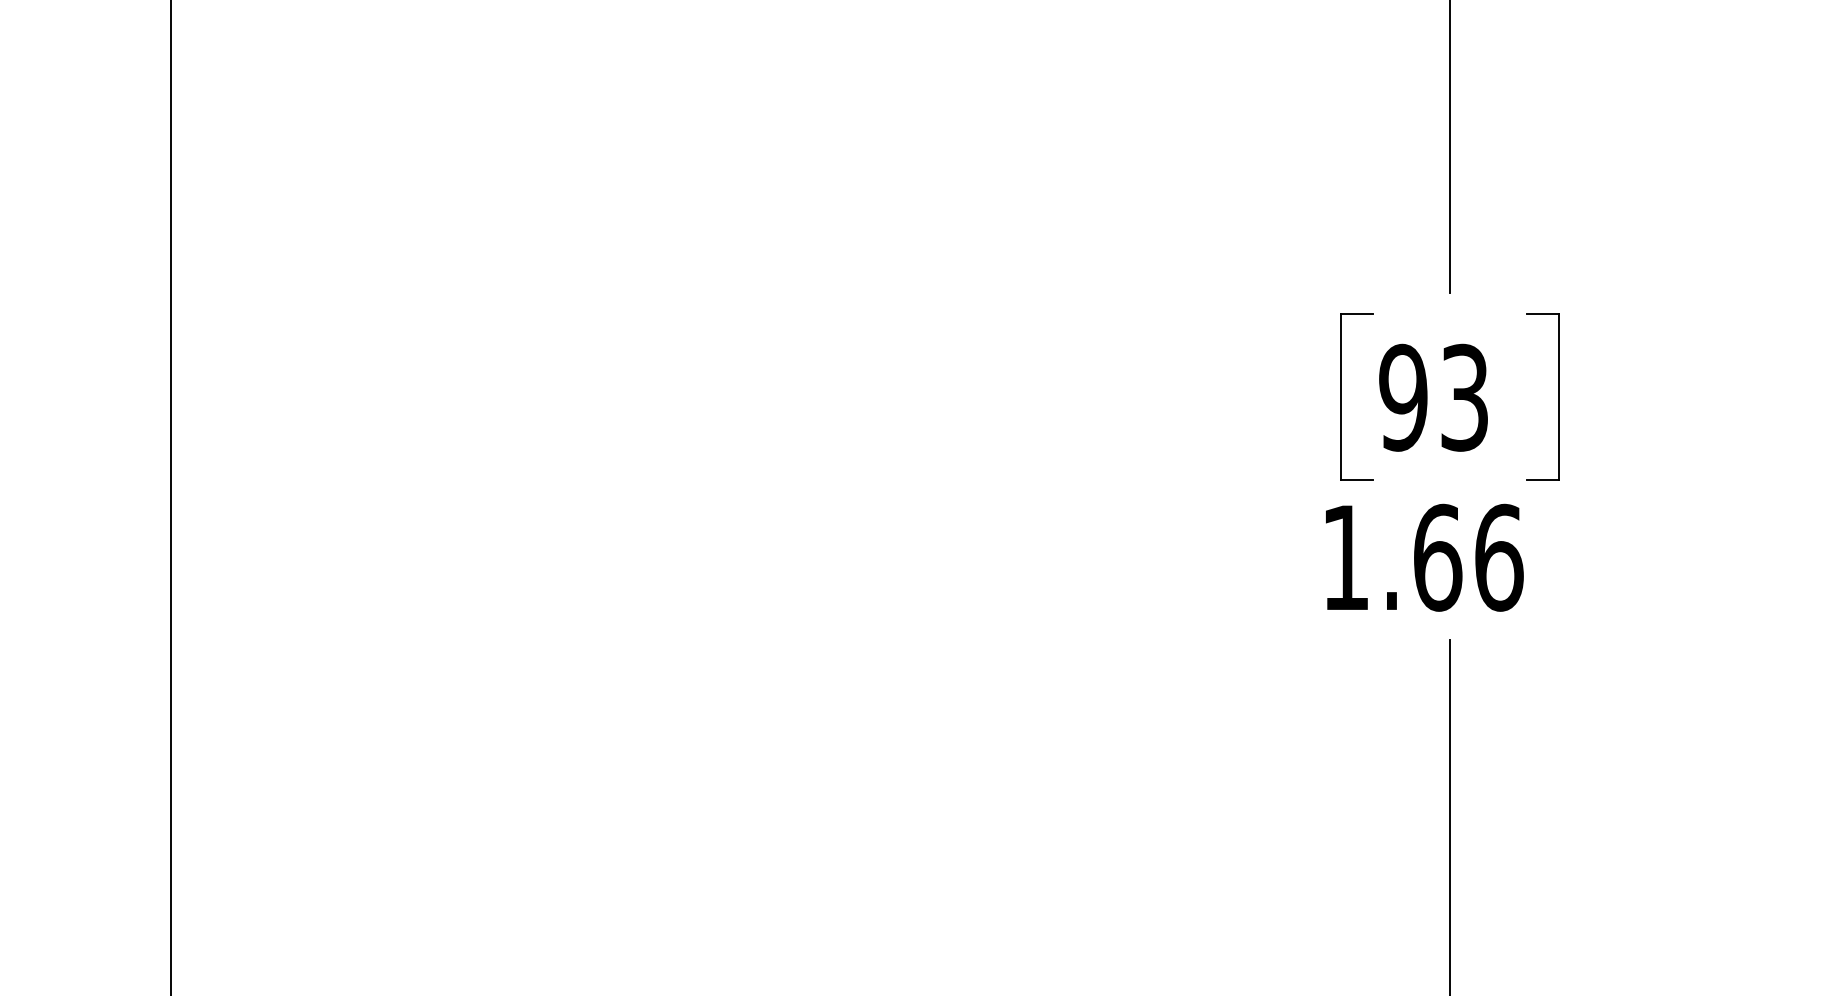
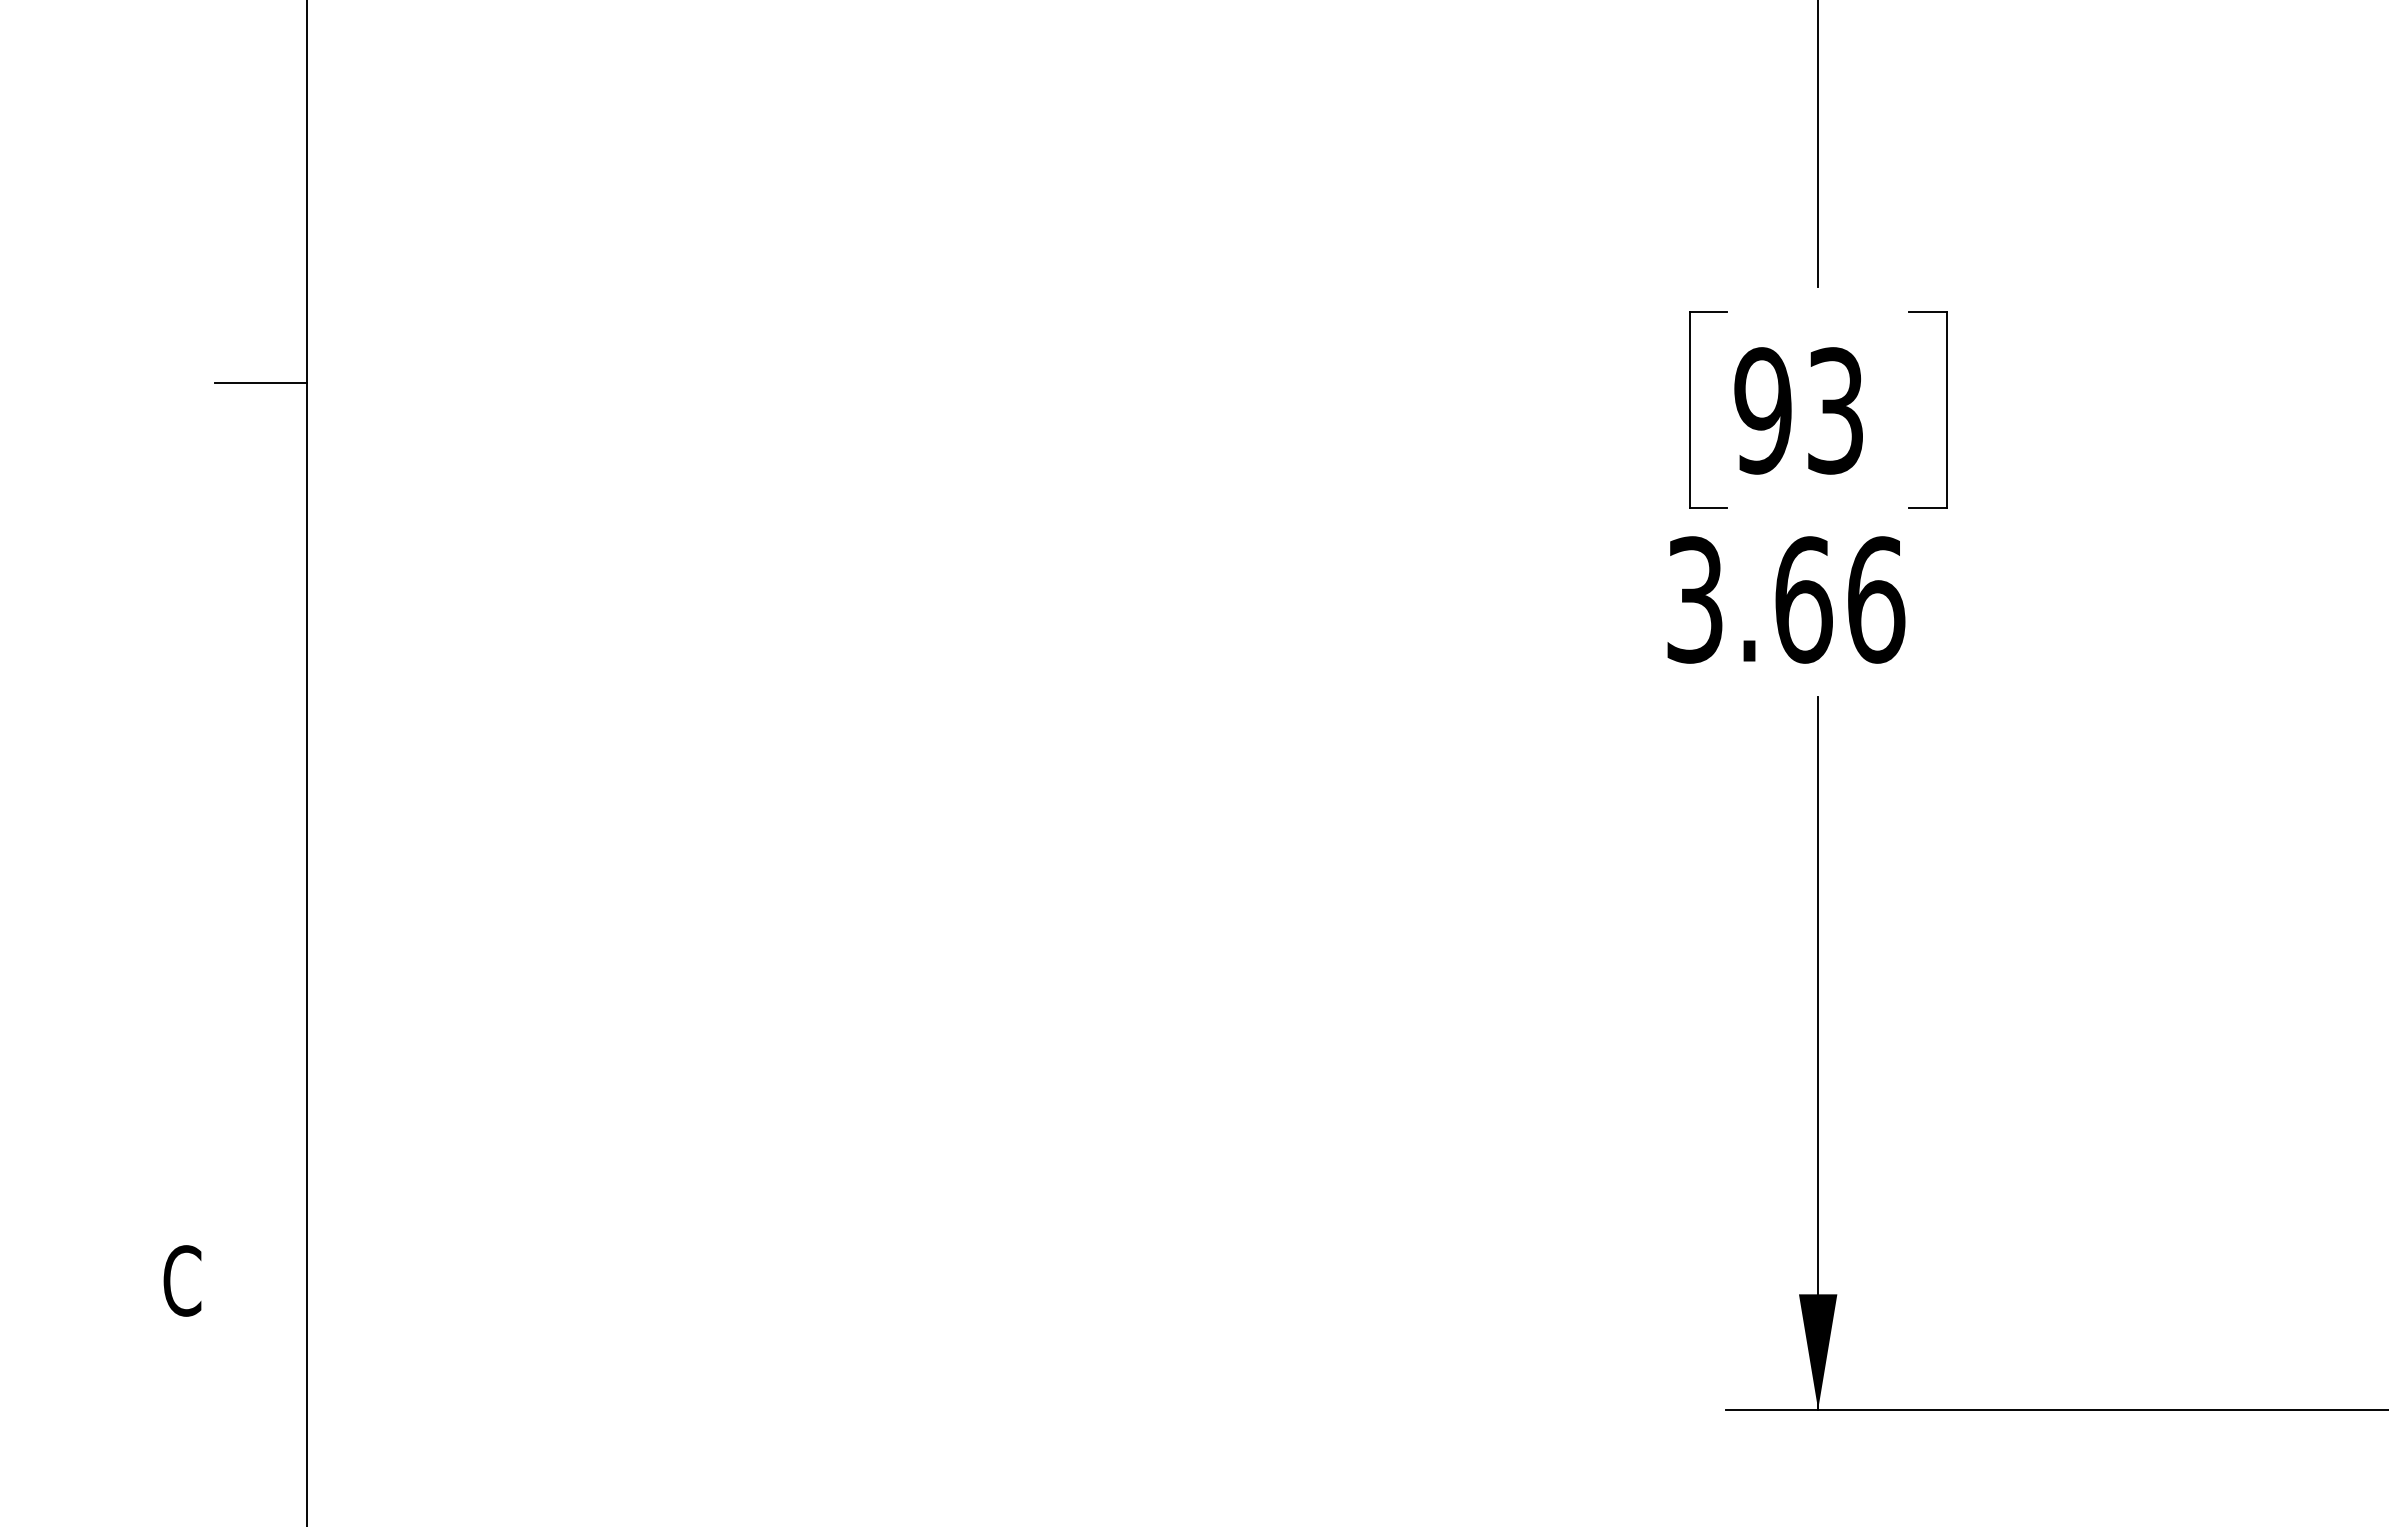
line: (131, 373) -> (260, 382), added
text: (1345, 557) -> (1694, 599), 1.66 -> 3.66

